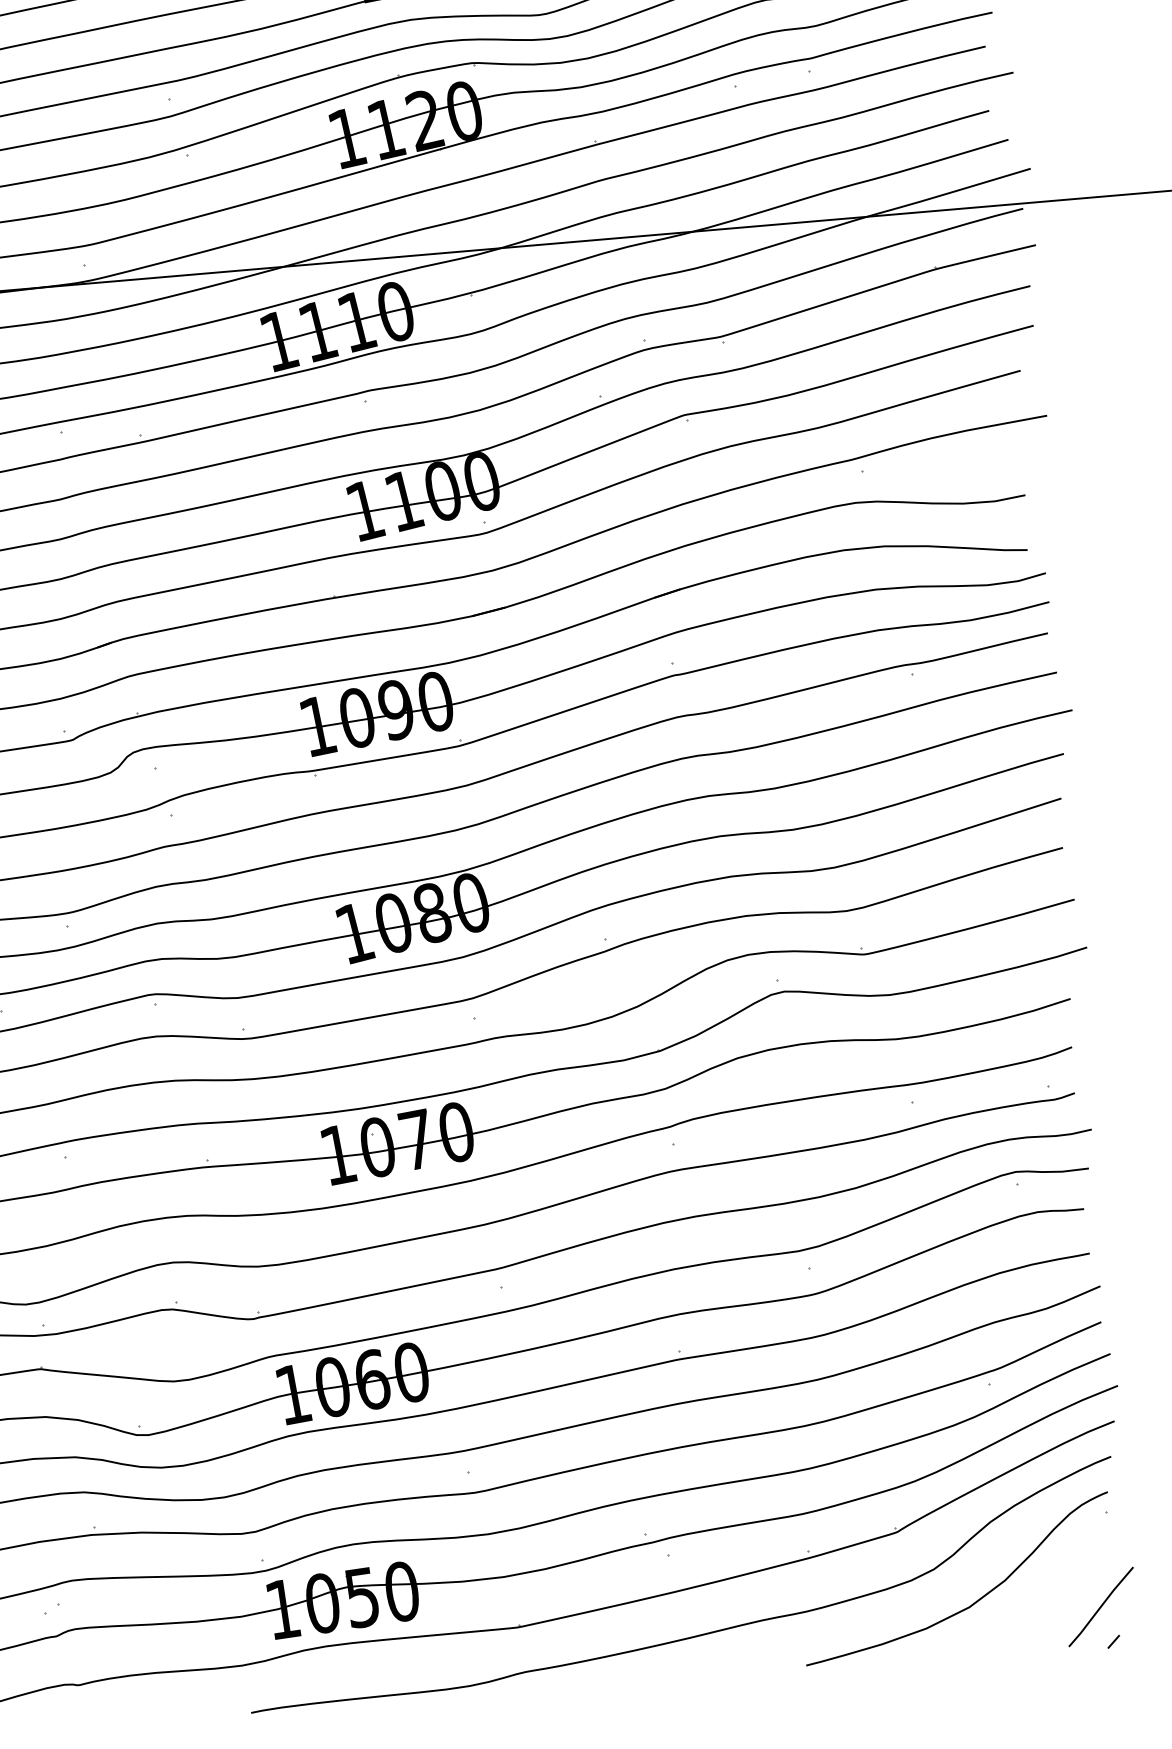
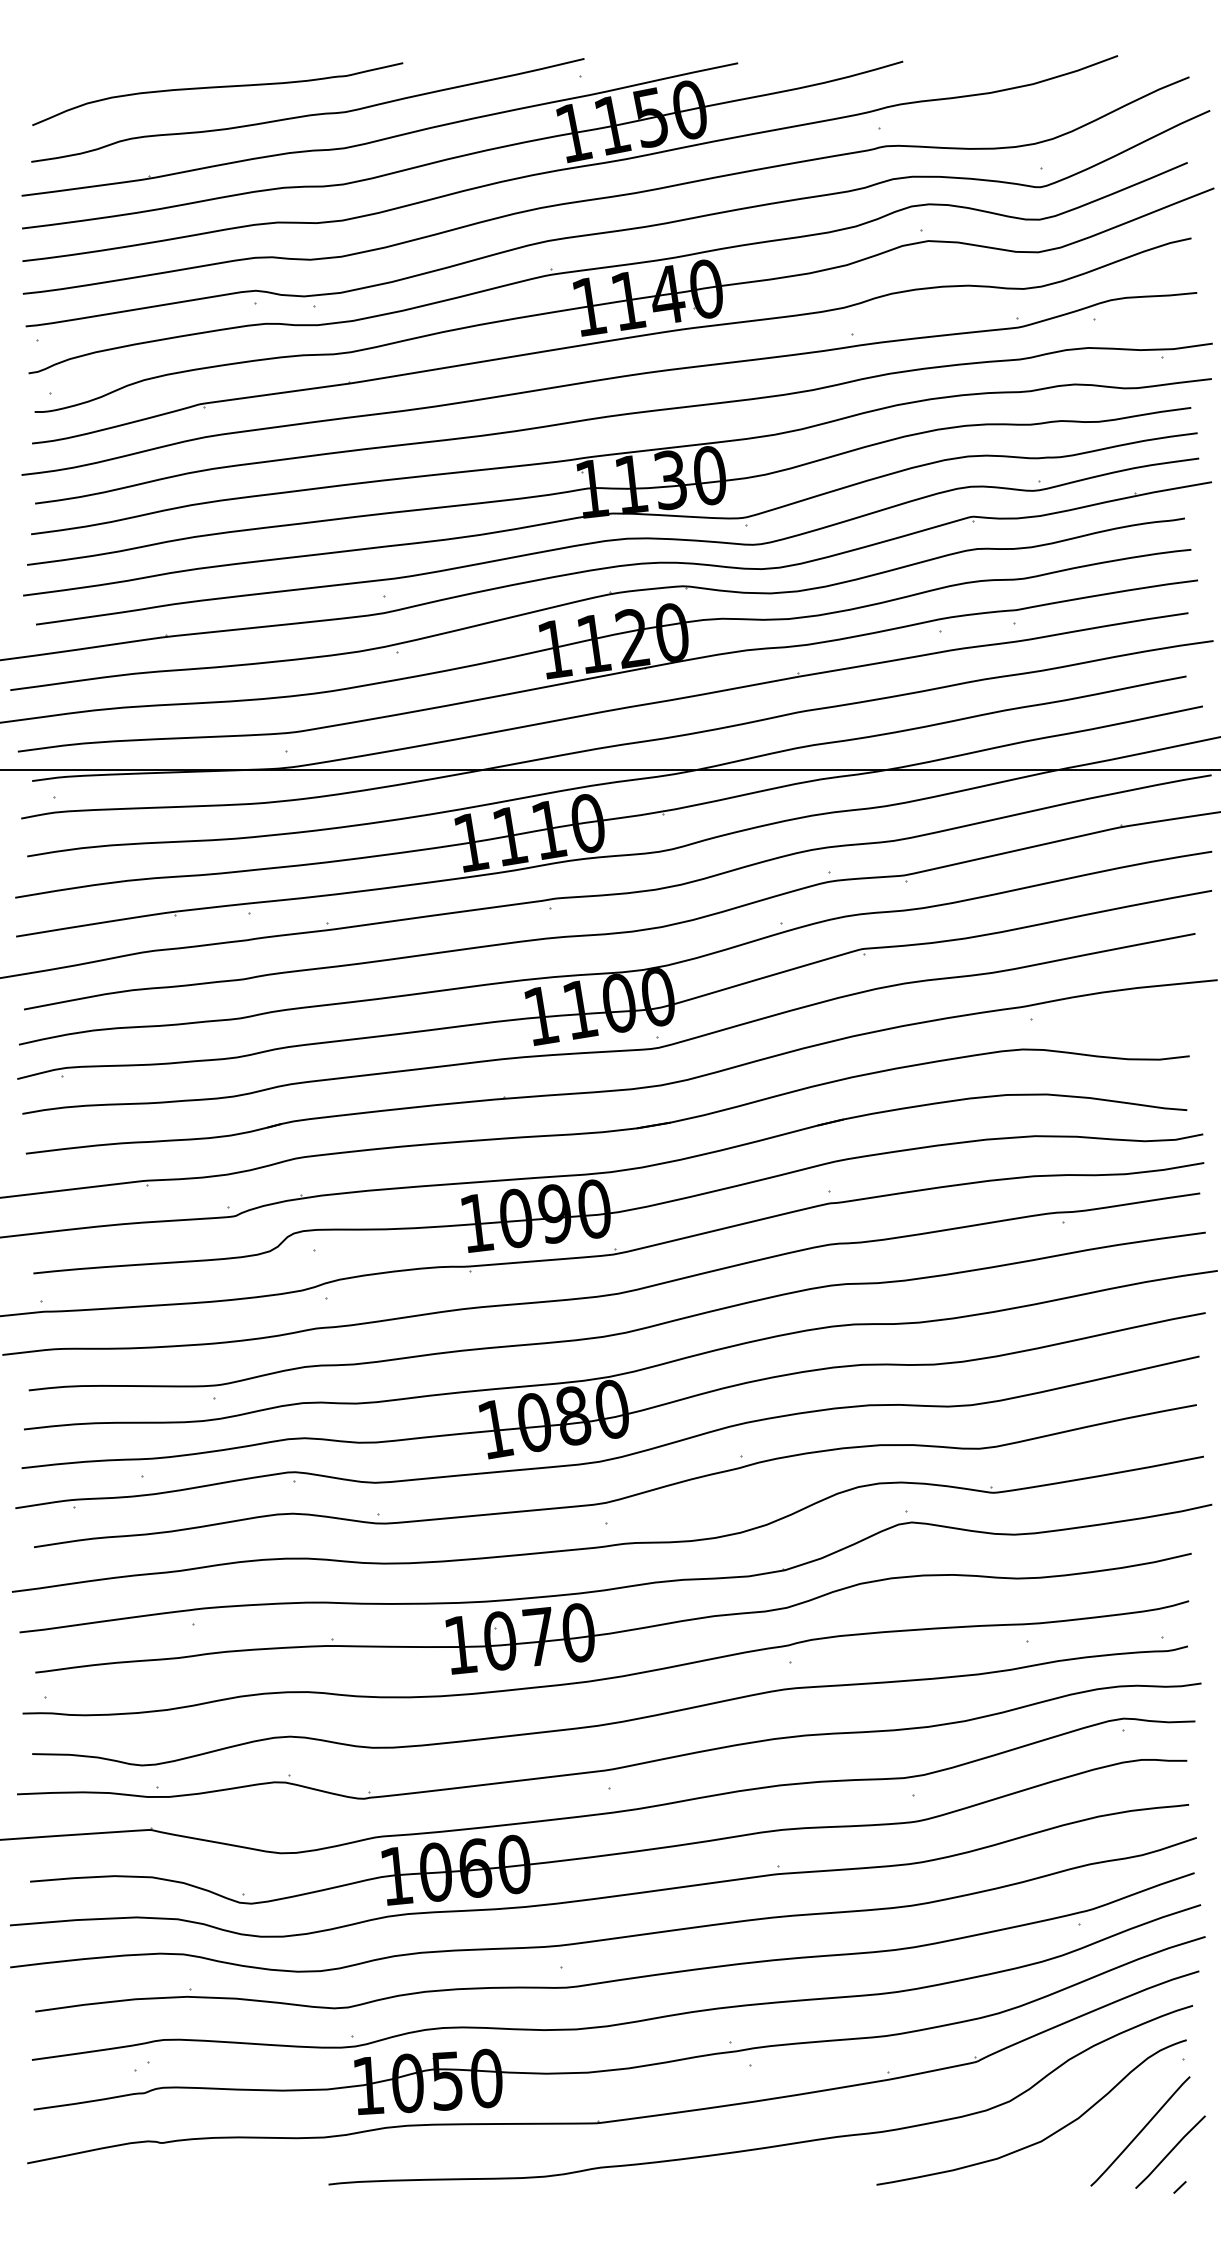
line: (1068, 1588) -> (1140, 2131), added

